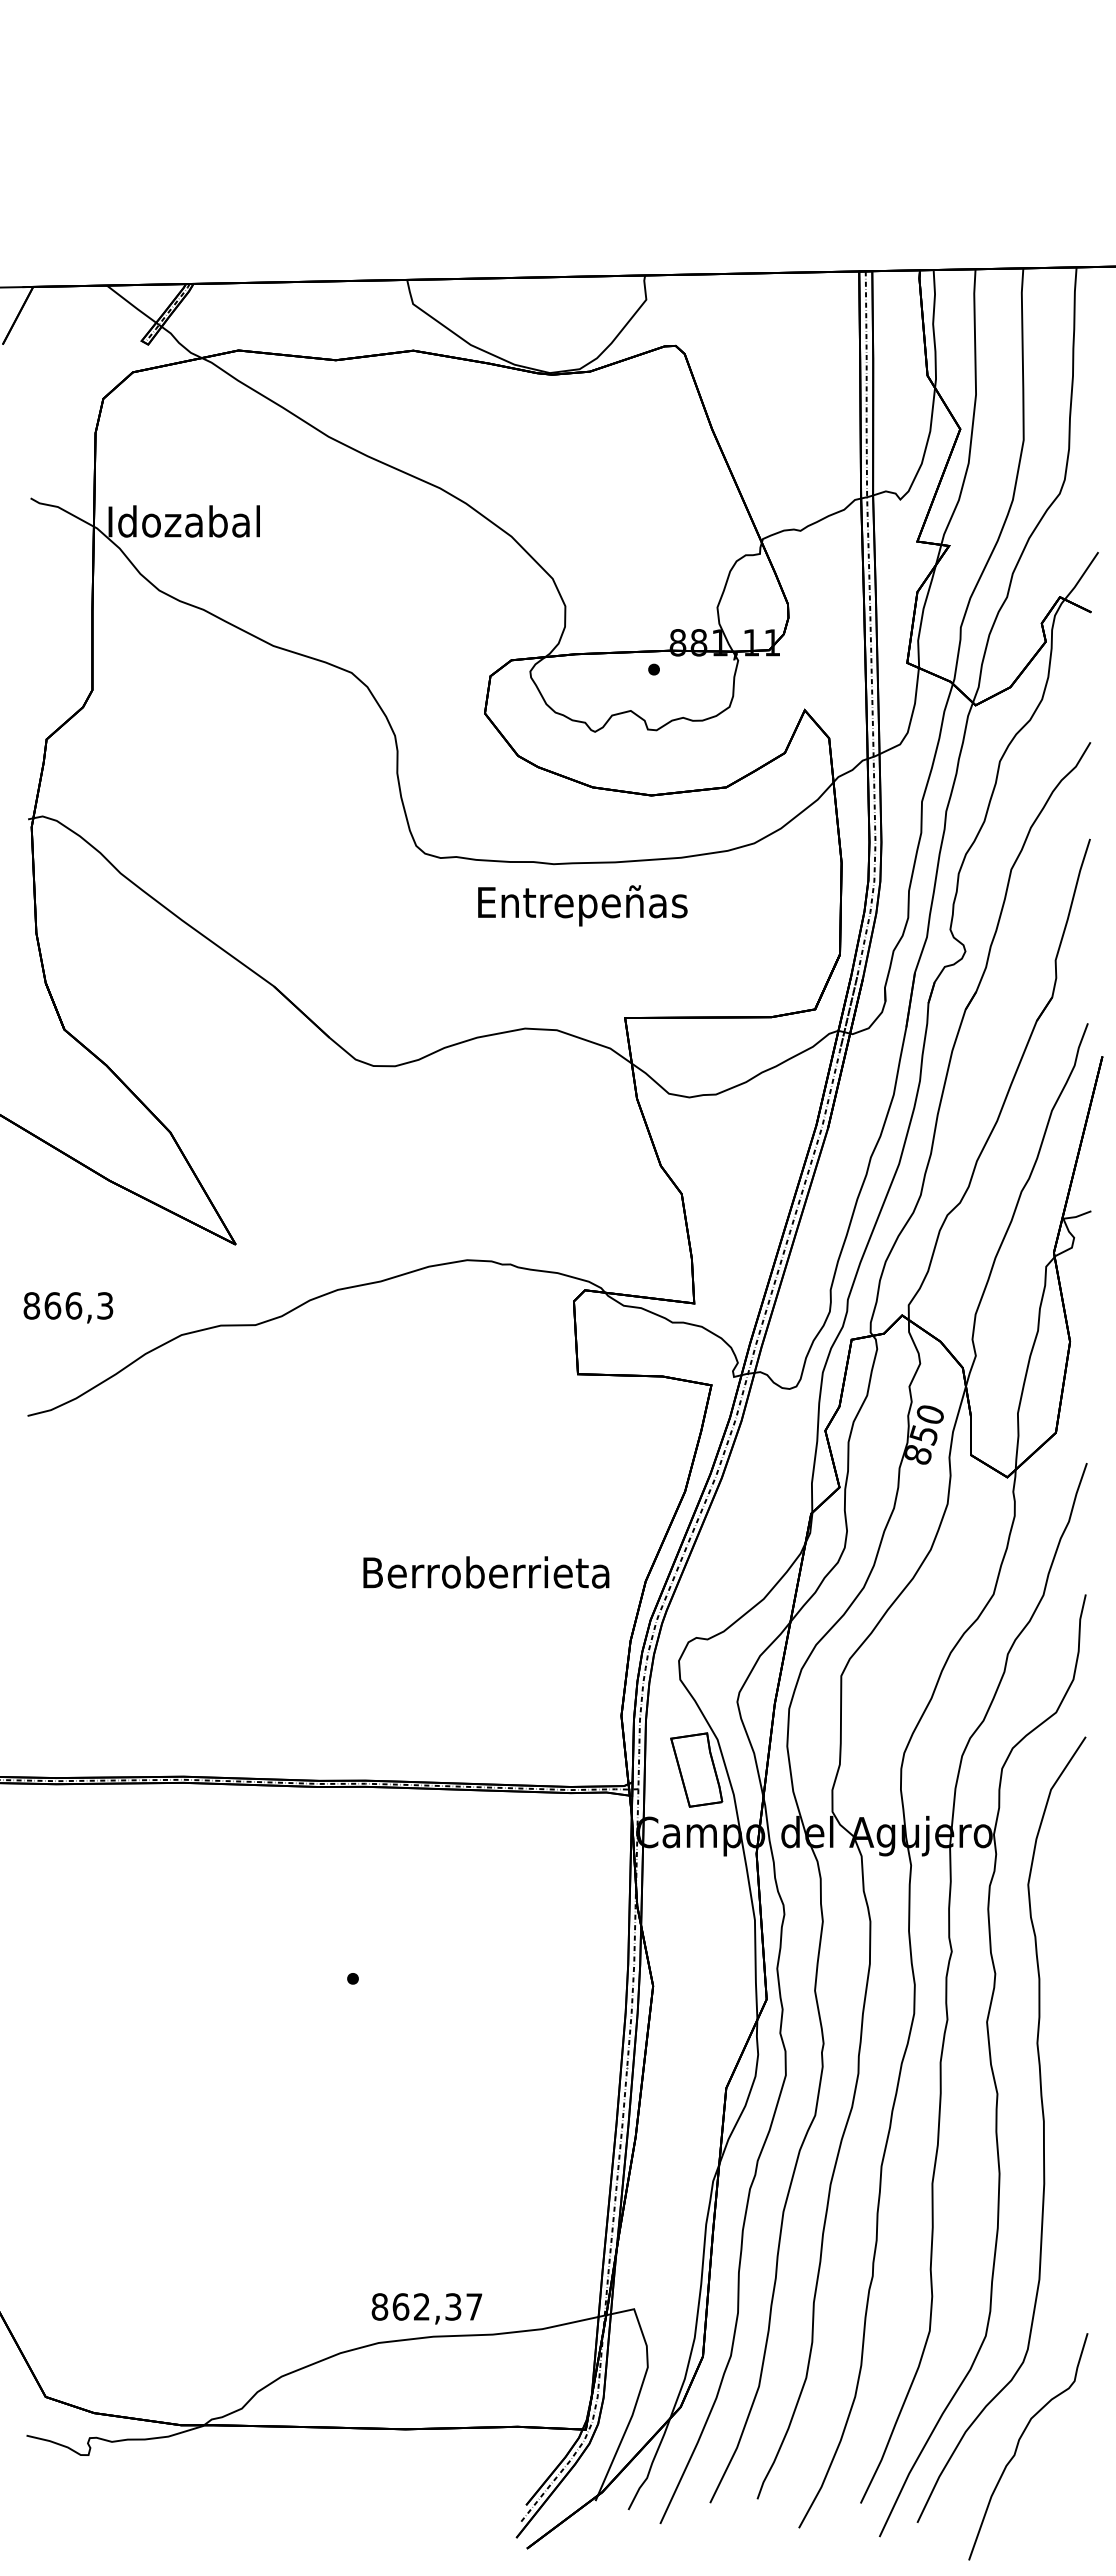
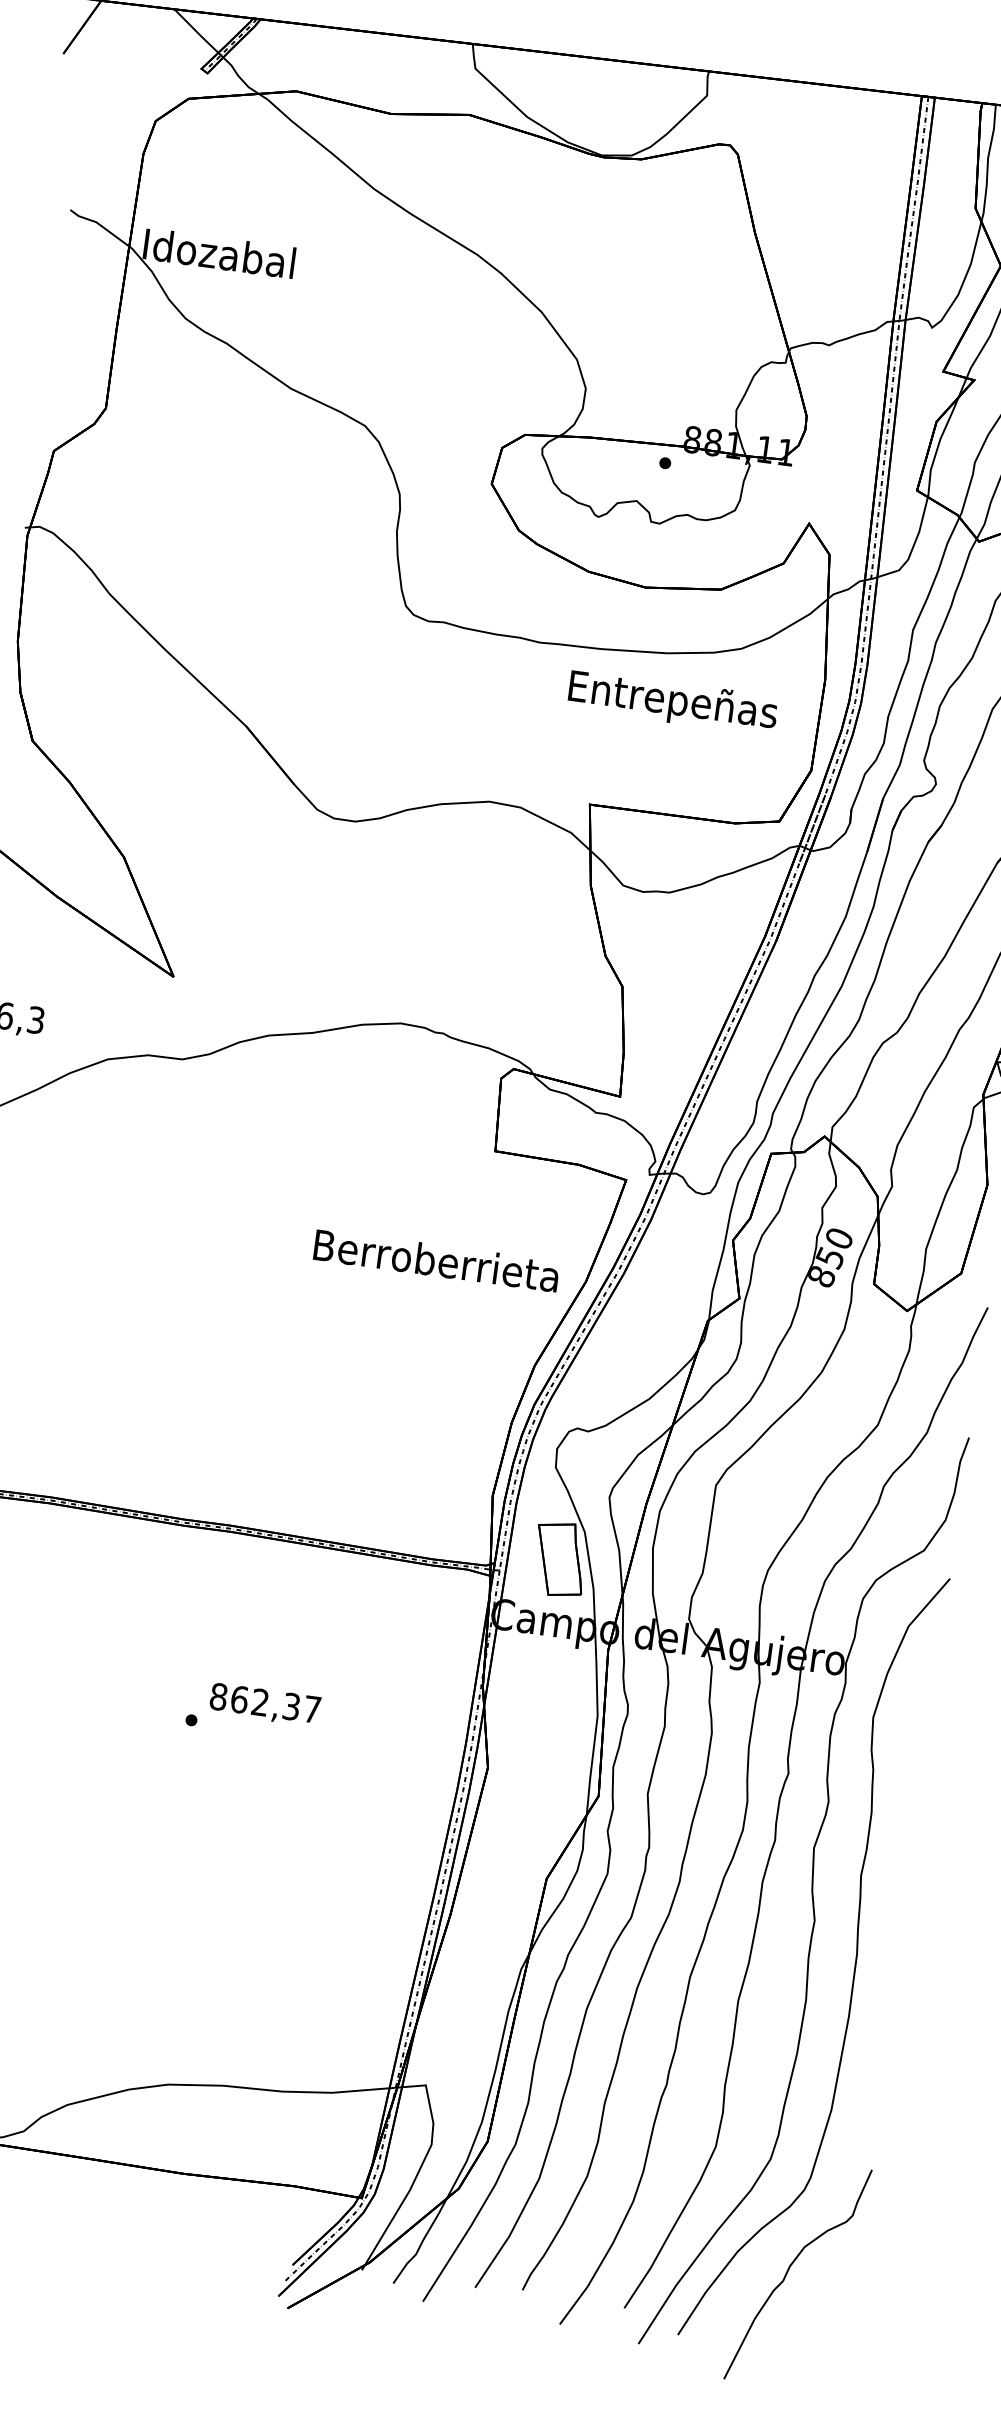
text: (582, 905) -> (672, 702), moved
text: (486, 1572) -> (436, 1260), moved
text: (426, 2308) -> (264, 1704), moved

